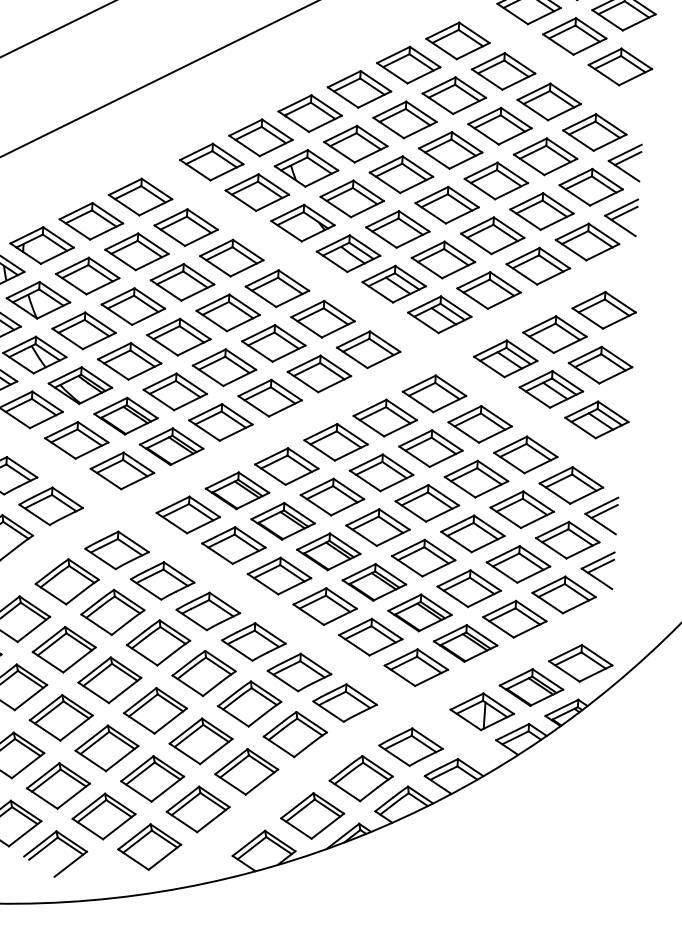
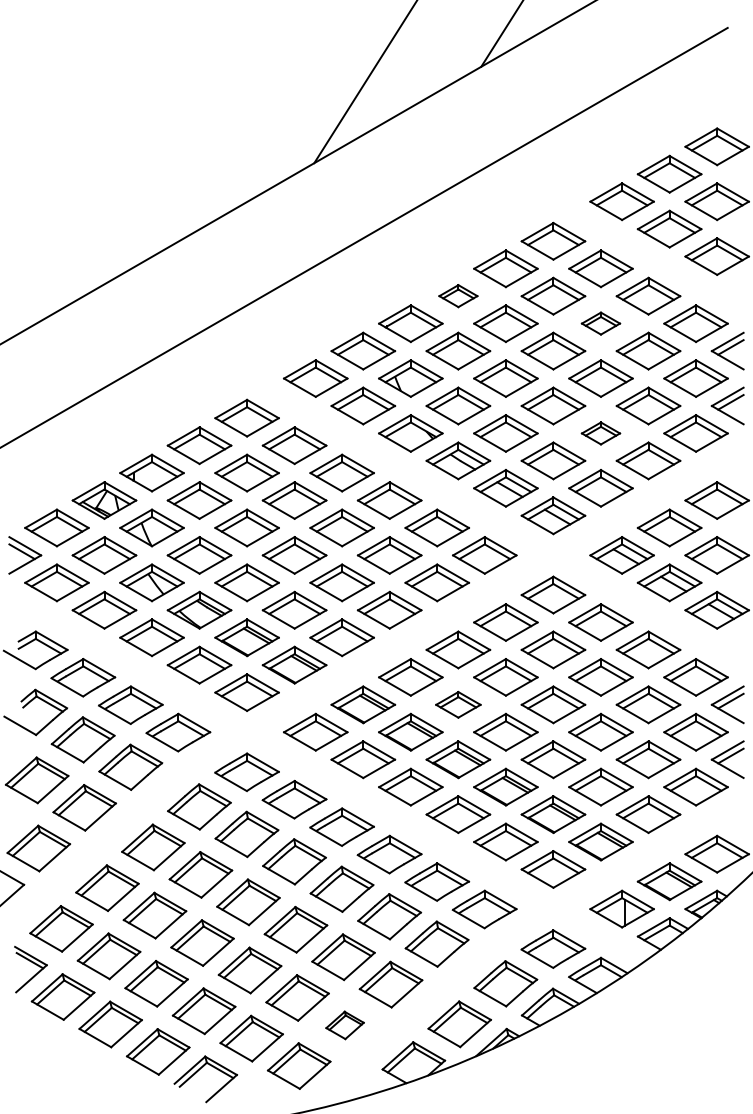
part: (359, 88) -> (458, 295), size x0.6
part: (499, 126) -> (600, 323), size x0.6
part: (492, 235) -> (600, 433), size x0.6
part: (332, 496) -> (458, 704), size x0.7
part: (197, 809) -> (344, 1025), size x0.6

